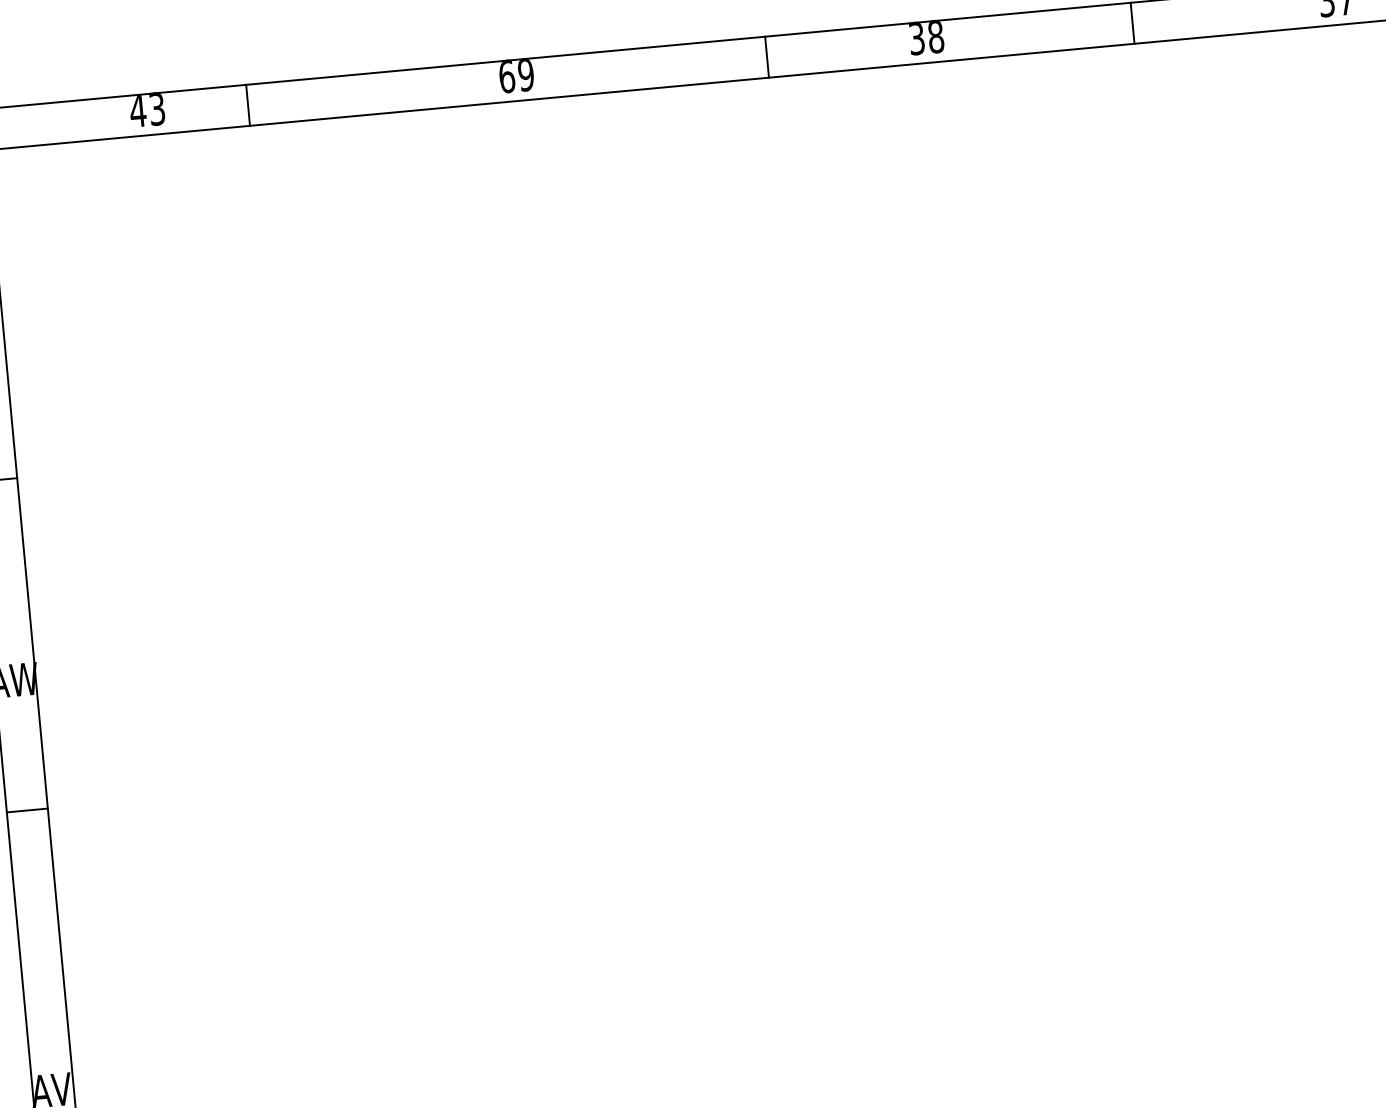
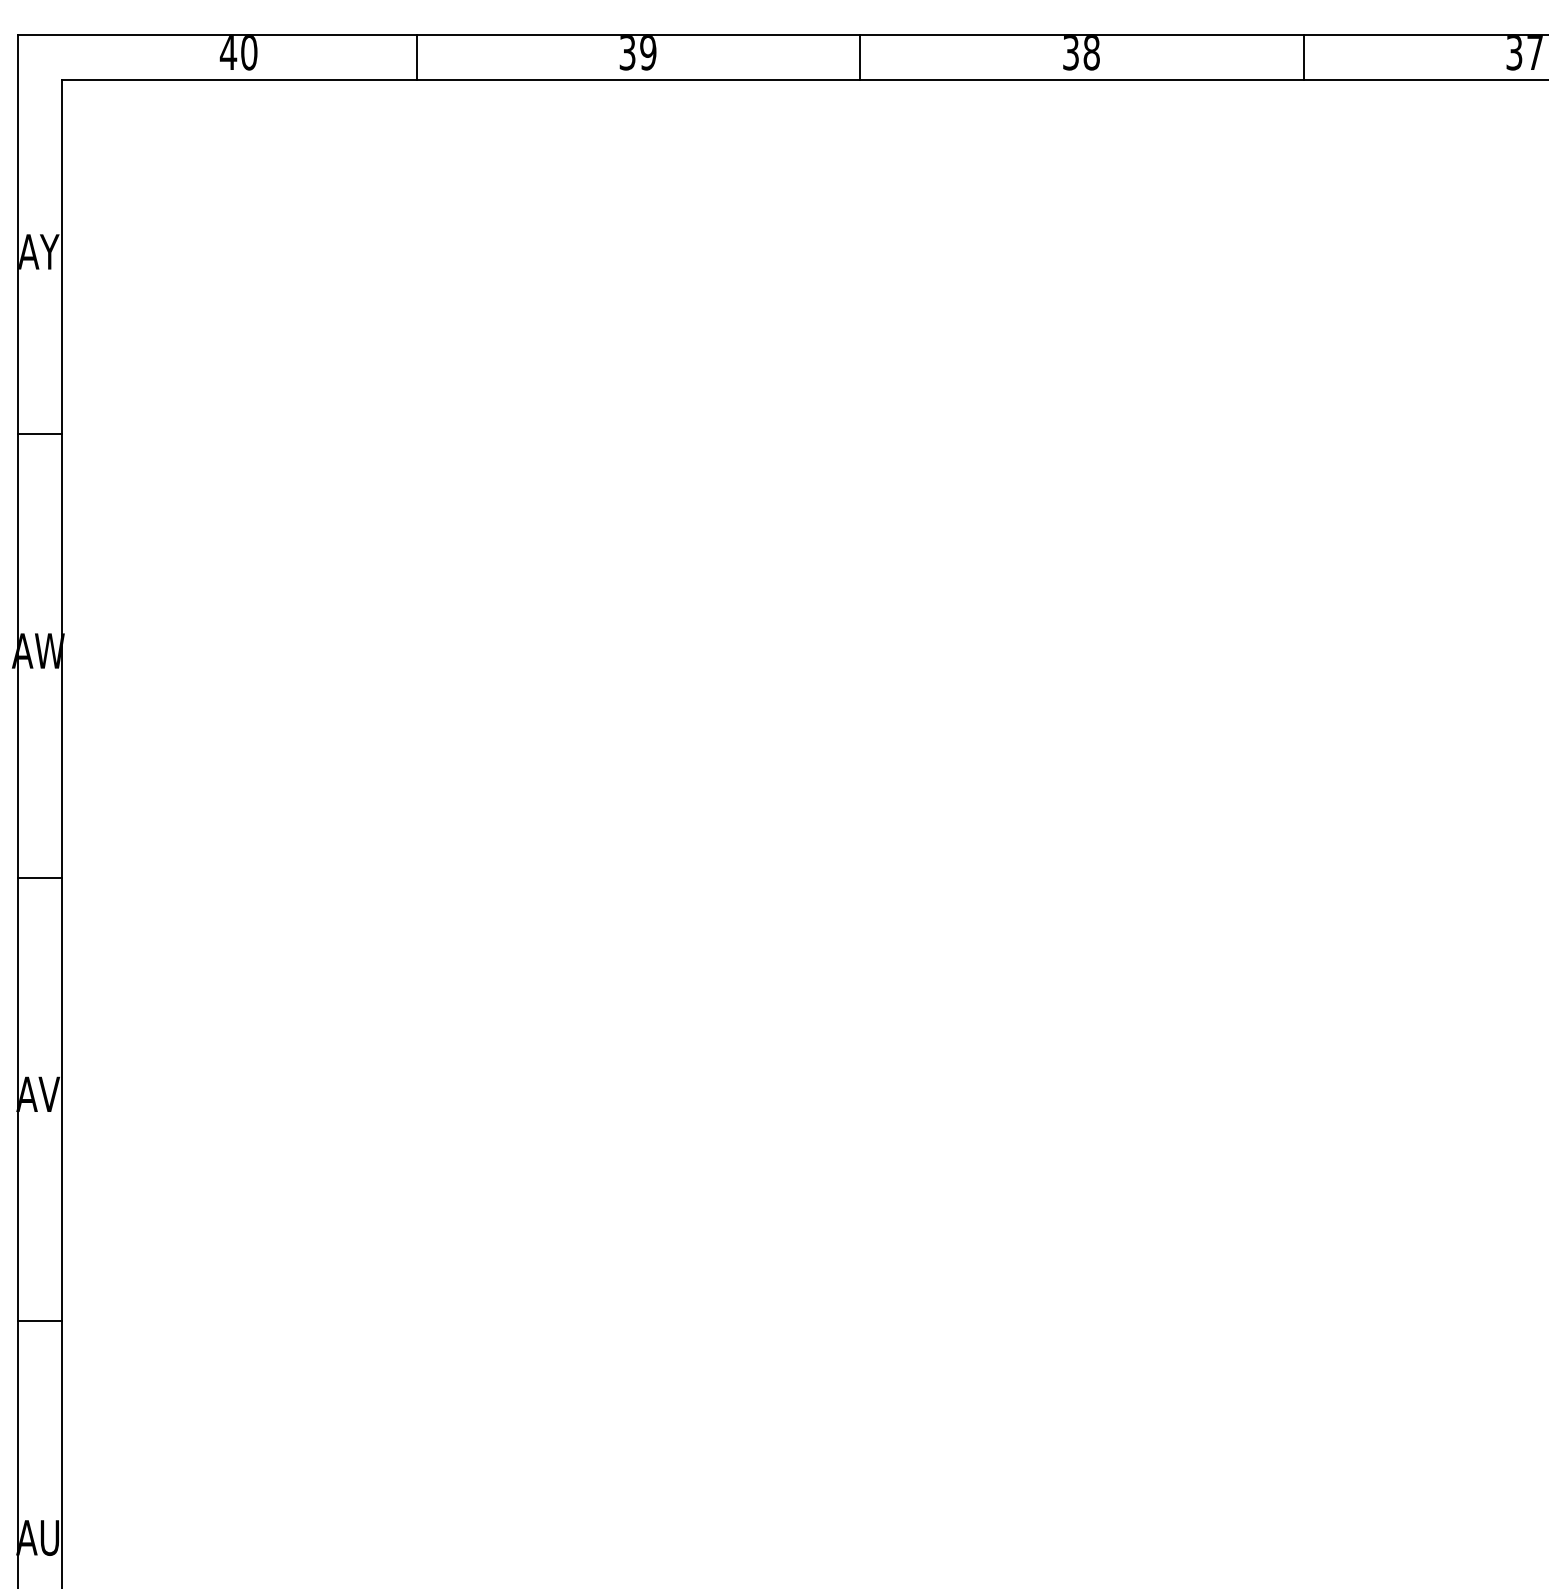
line: (767, 57) -> (860, 57), moved
text: (506, 77) -> (627, 53), 69 -> 39
line: (248, 105) -> (417, 57), moved
text: (157, 110) -> (249, 53), 43 -> 40
line: (26, 810) -> (39, 877), moved

